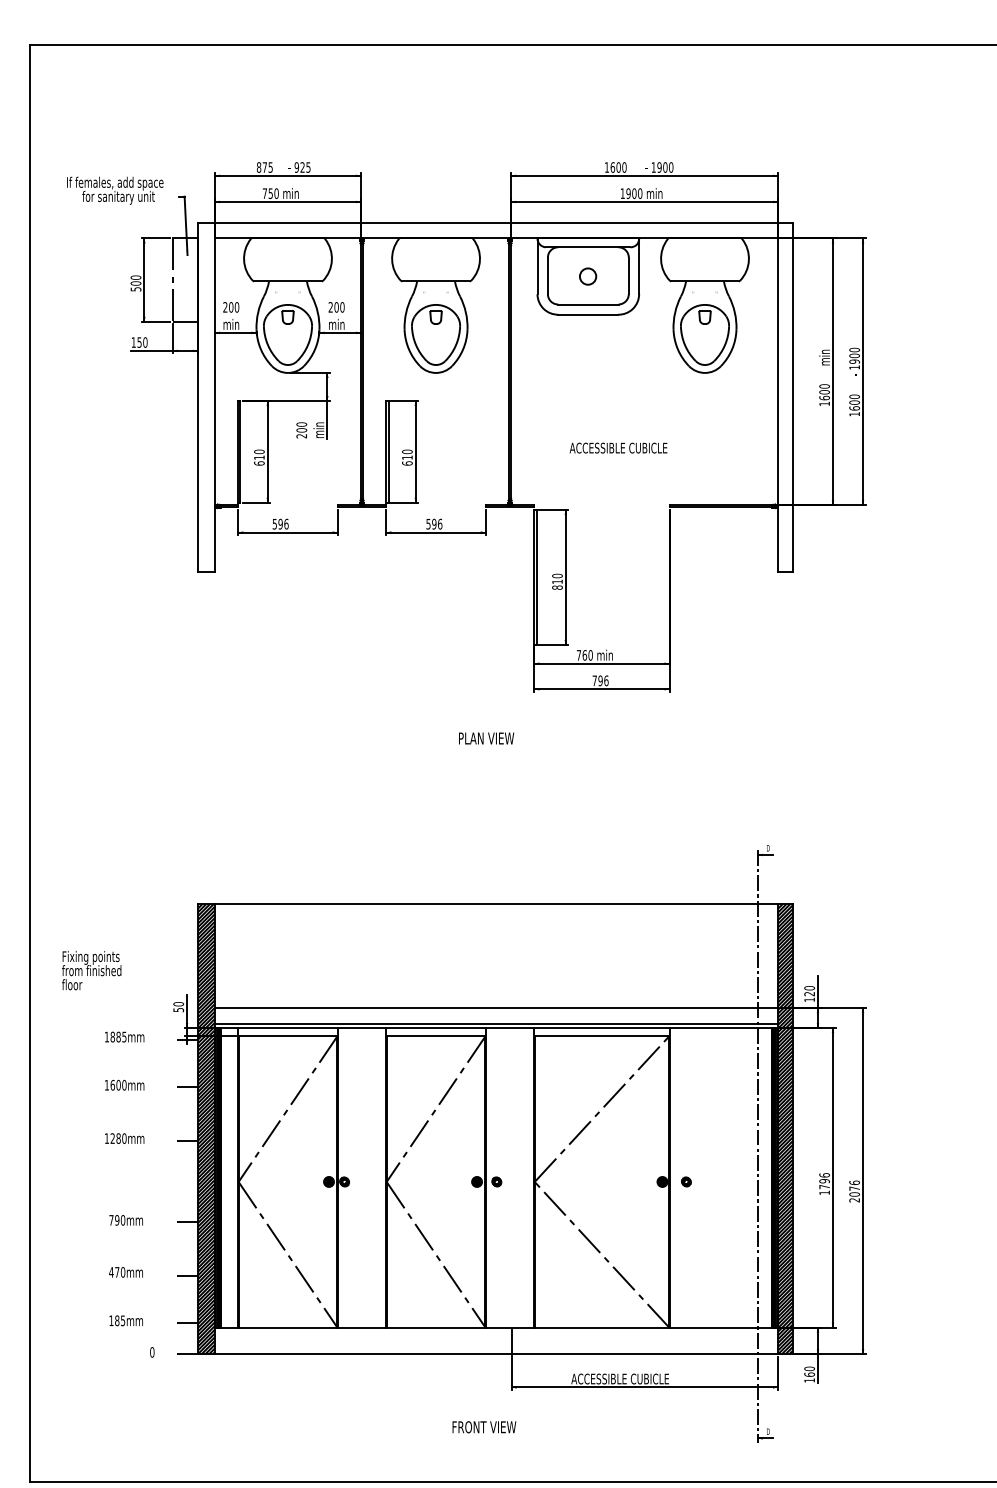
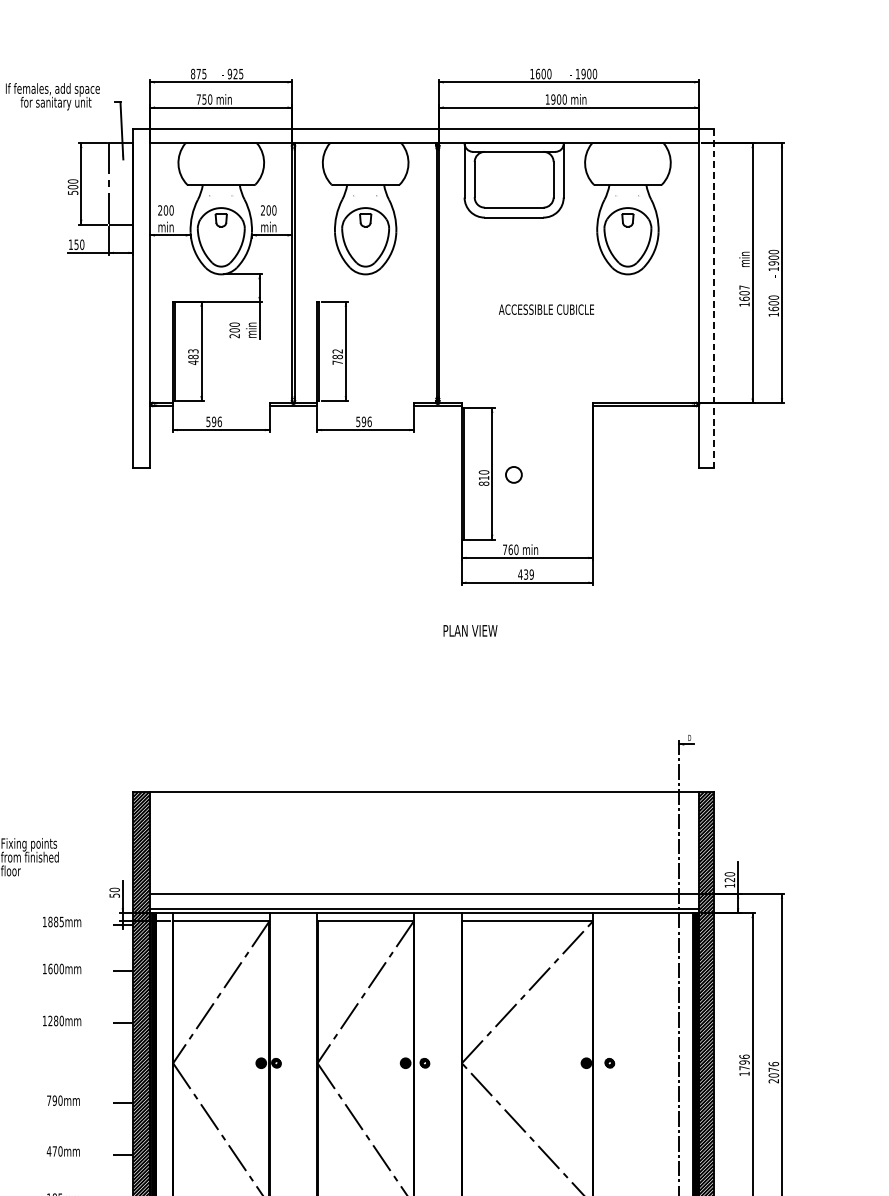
circle: (588, 276) -> (514, 474), moved
text: (824, 386) -> (744, 287), 1600 -> 1607
line: (792, 397) -> (713, 298), solid -> dashed
text: (618, 447) -> (546, 309), moved
text: (259, 457) -> (193, 356), 610 -> 483
text: (407, 457) -> (337, 356), 610 -> 782
text: (600, 680) -> (526, 574), 796 -> 439
text: (486, 738) -> (470, 630), moved

